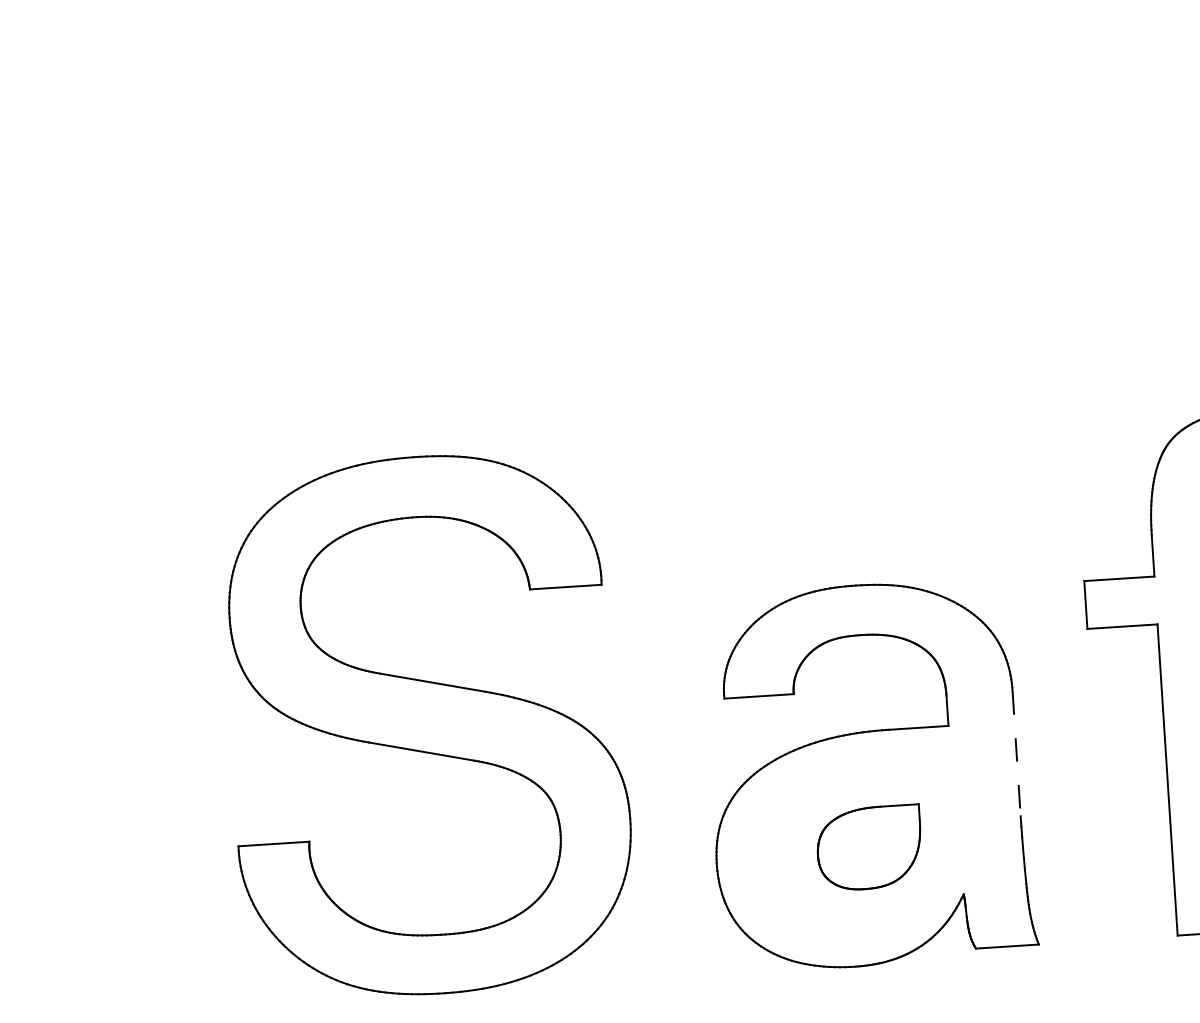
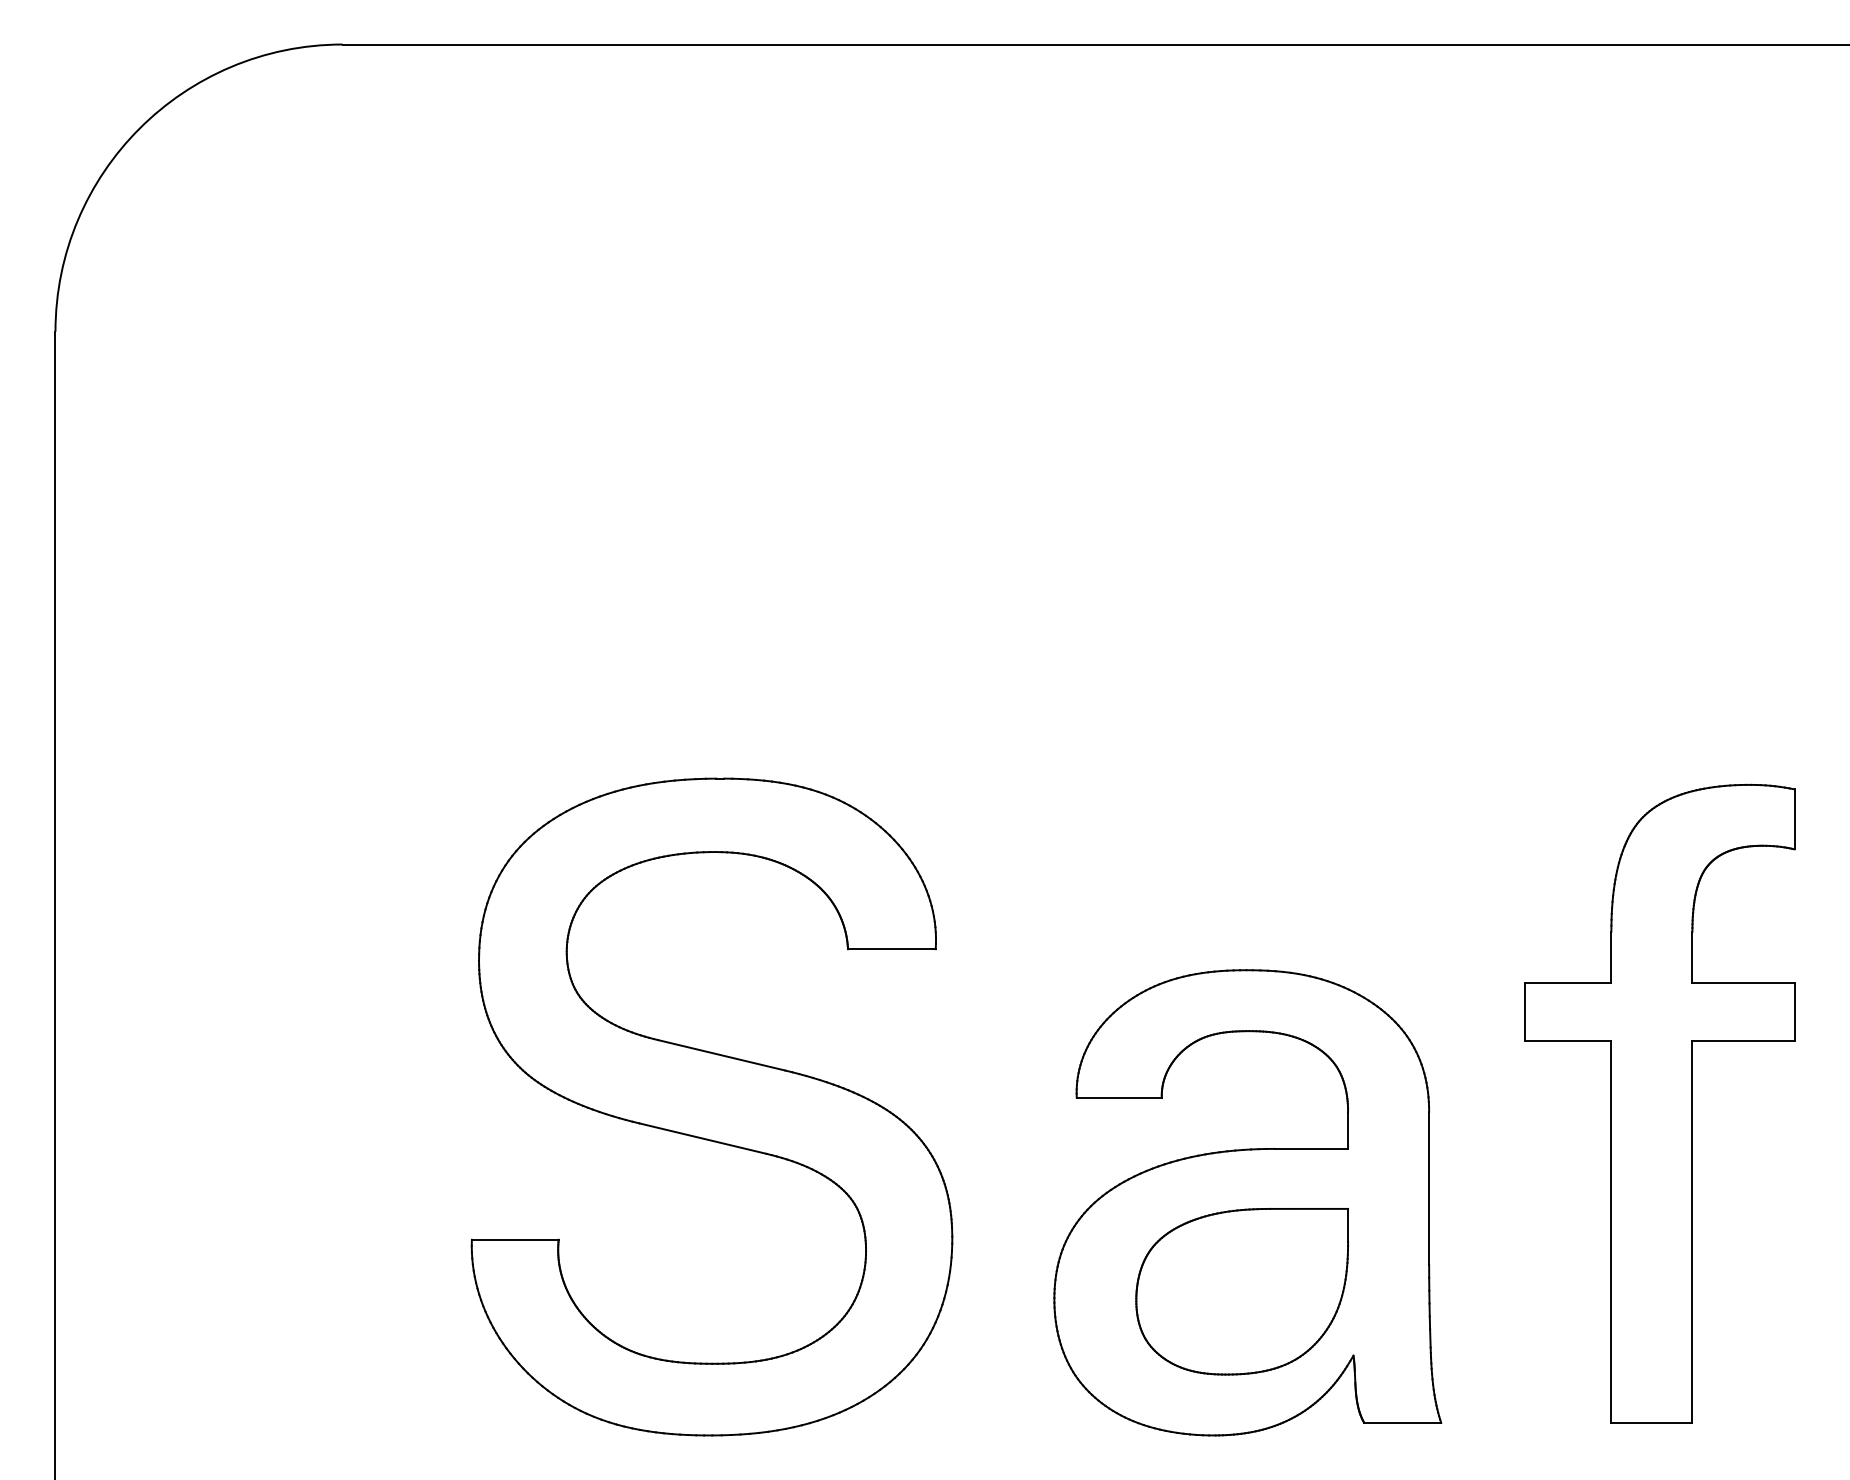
line: (1016, 753) -> (1429, 1188), dashed -> solid
part: (869, 847) -> (1241, 1291), size x1.67

